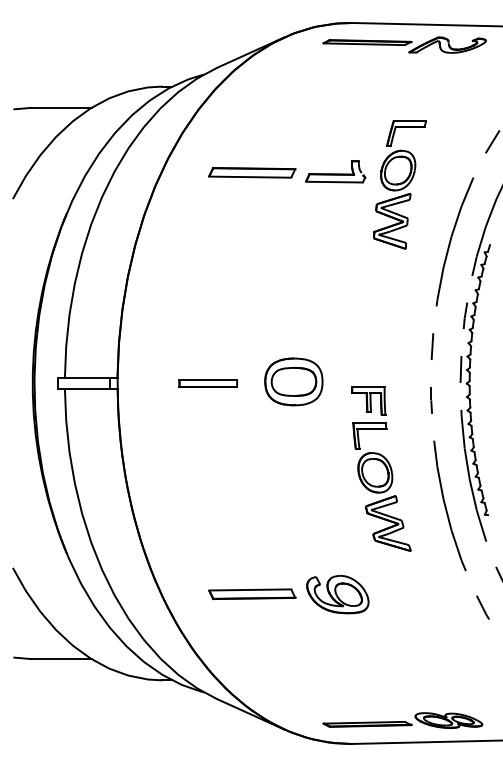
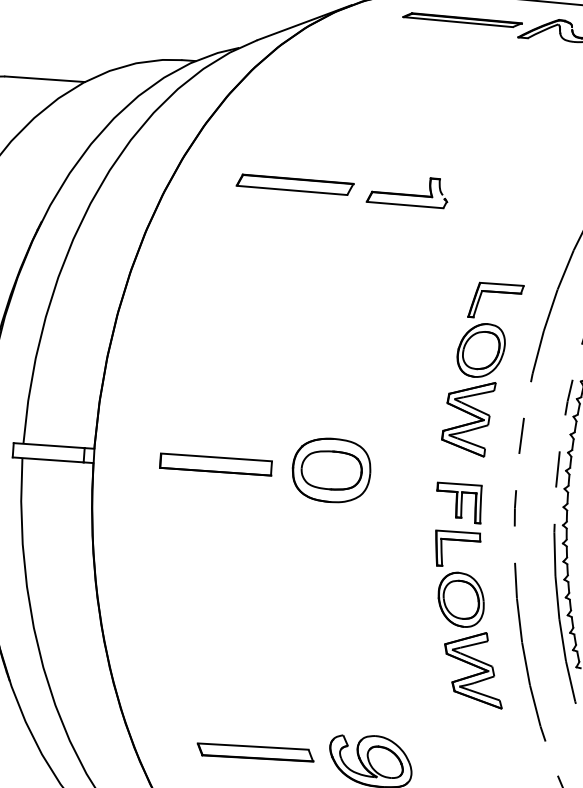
part: (399, 184) -> (481, 369), moved
part: (208, 383) -> (216, 464), size x1.43
part: (381, 468) -> (469, 594), moved

